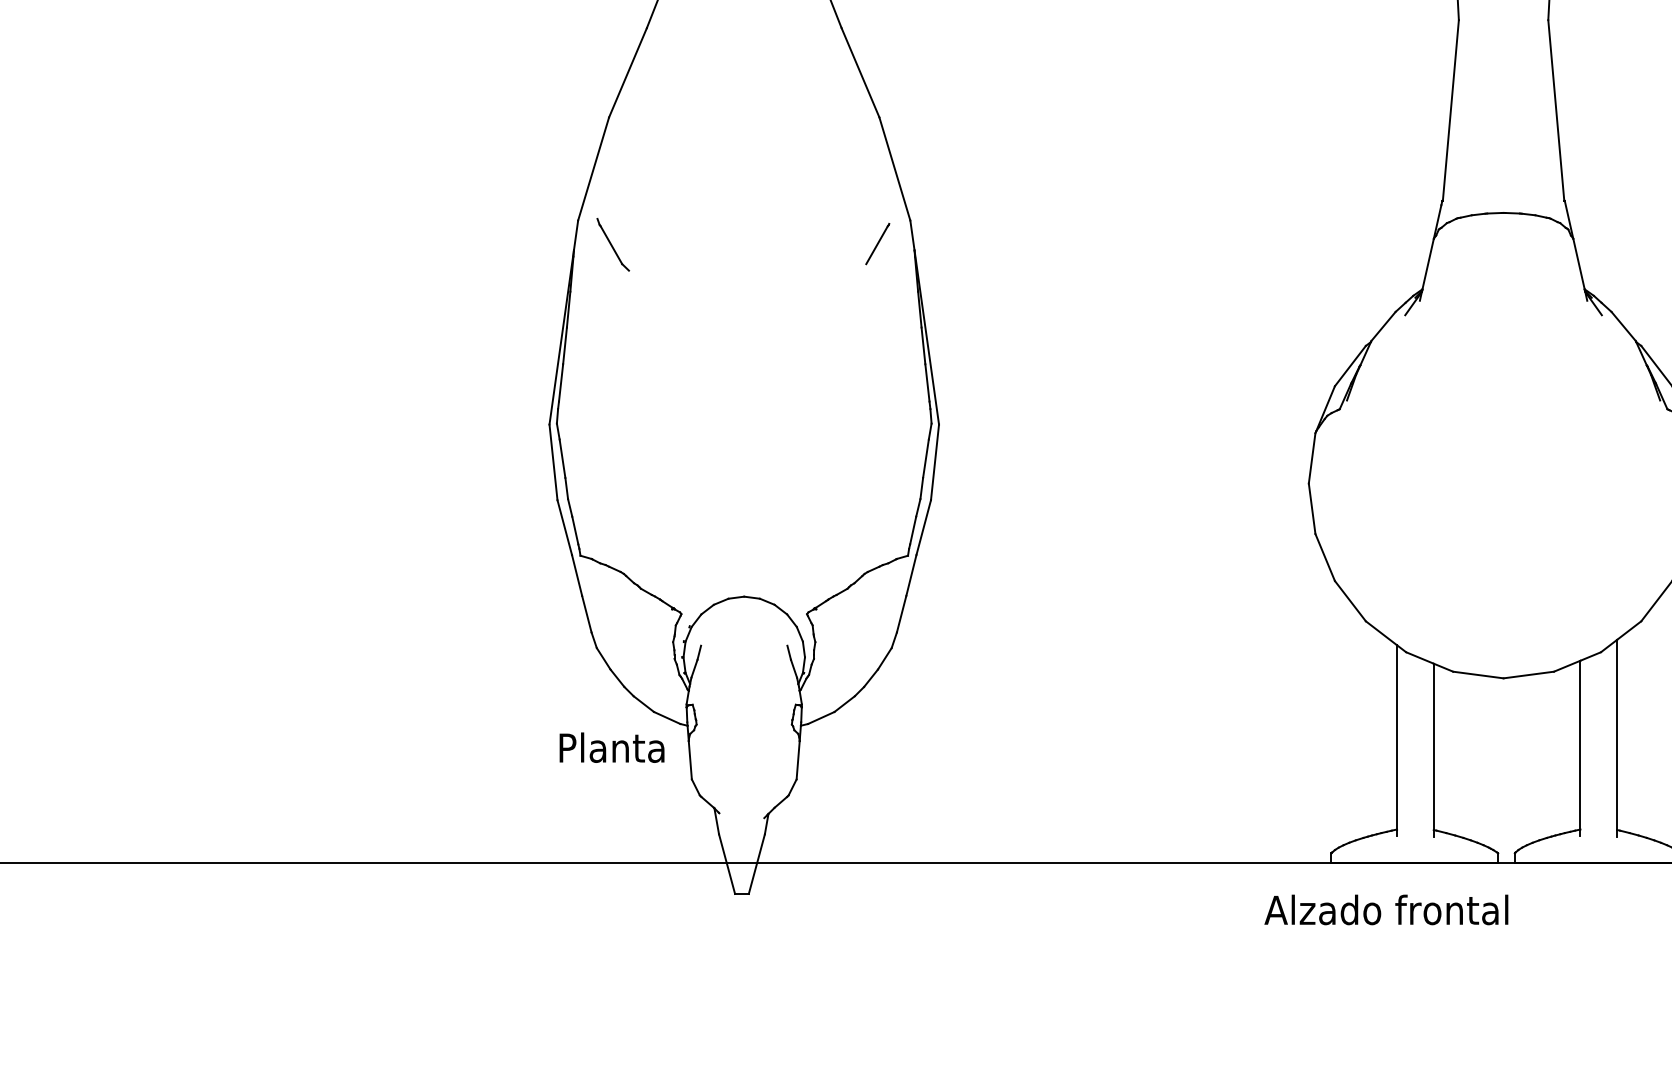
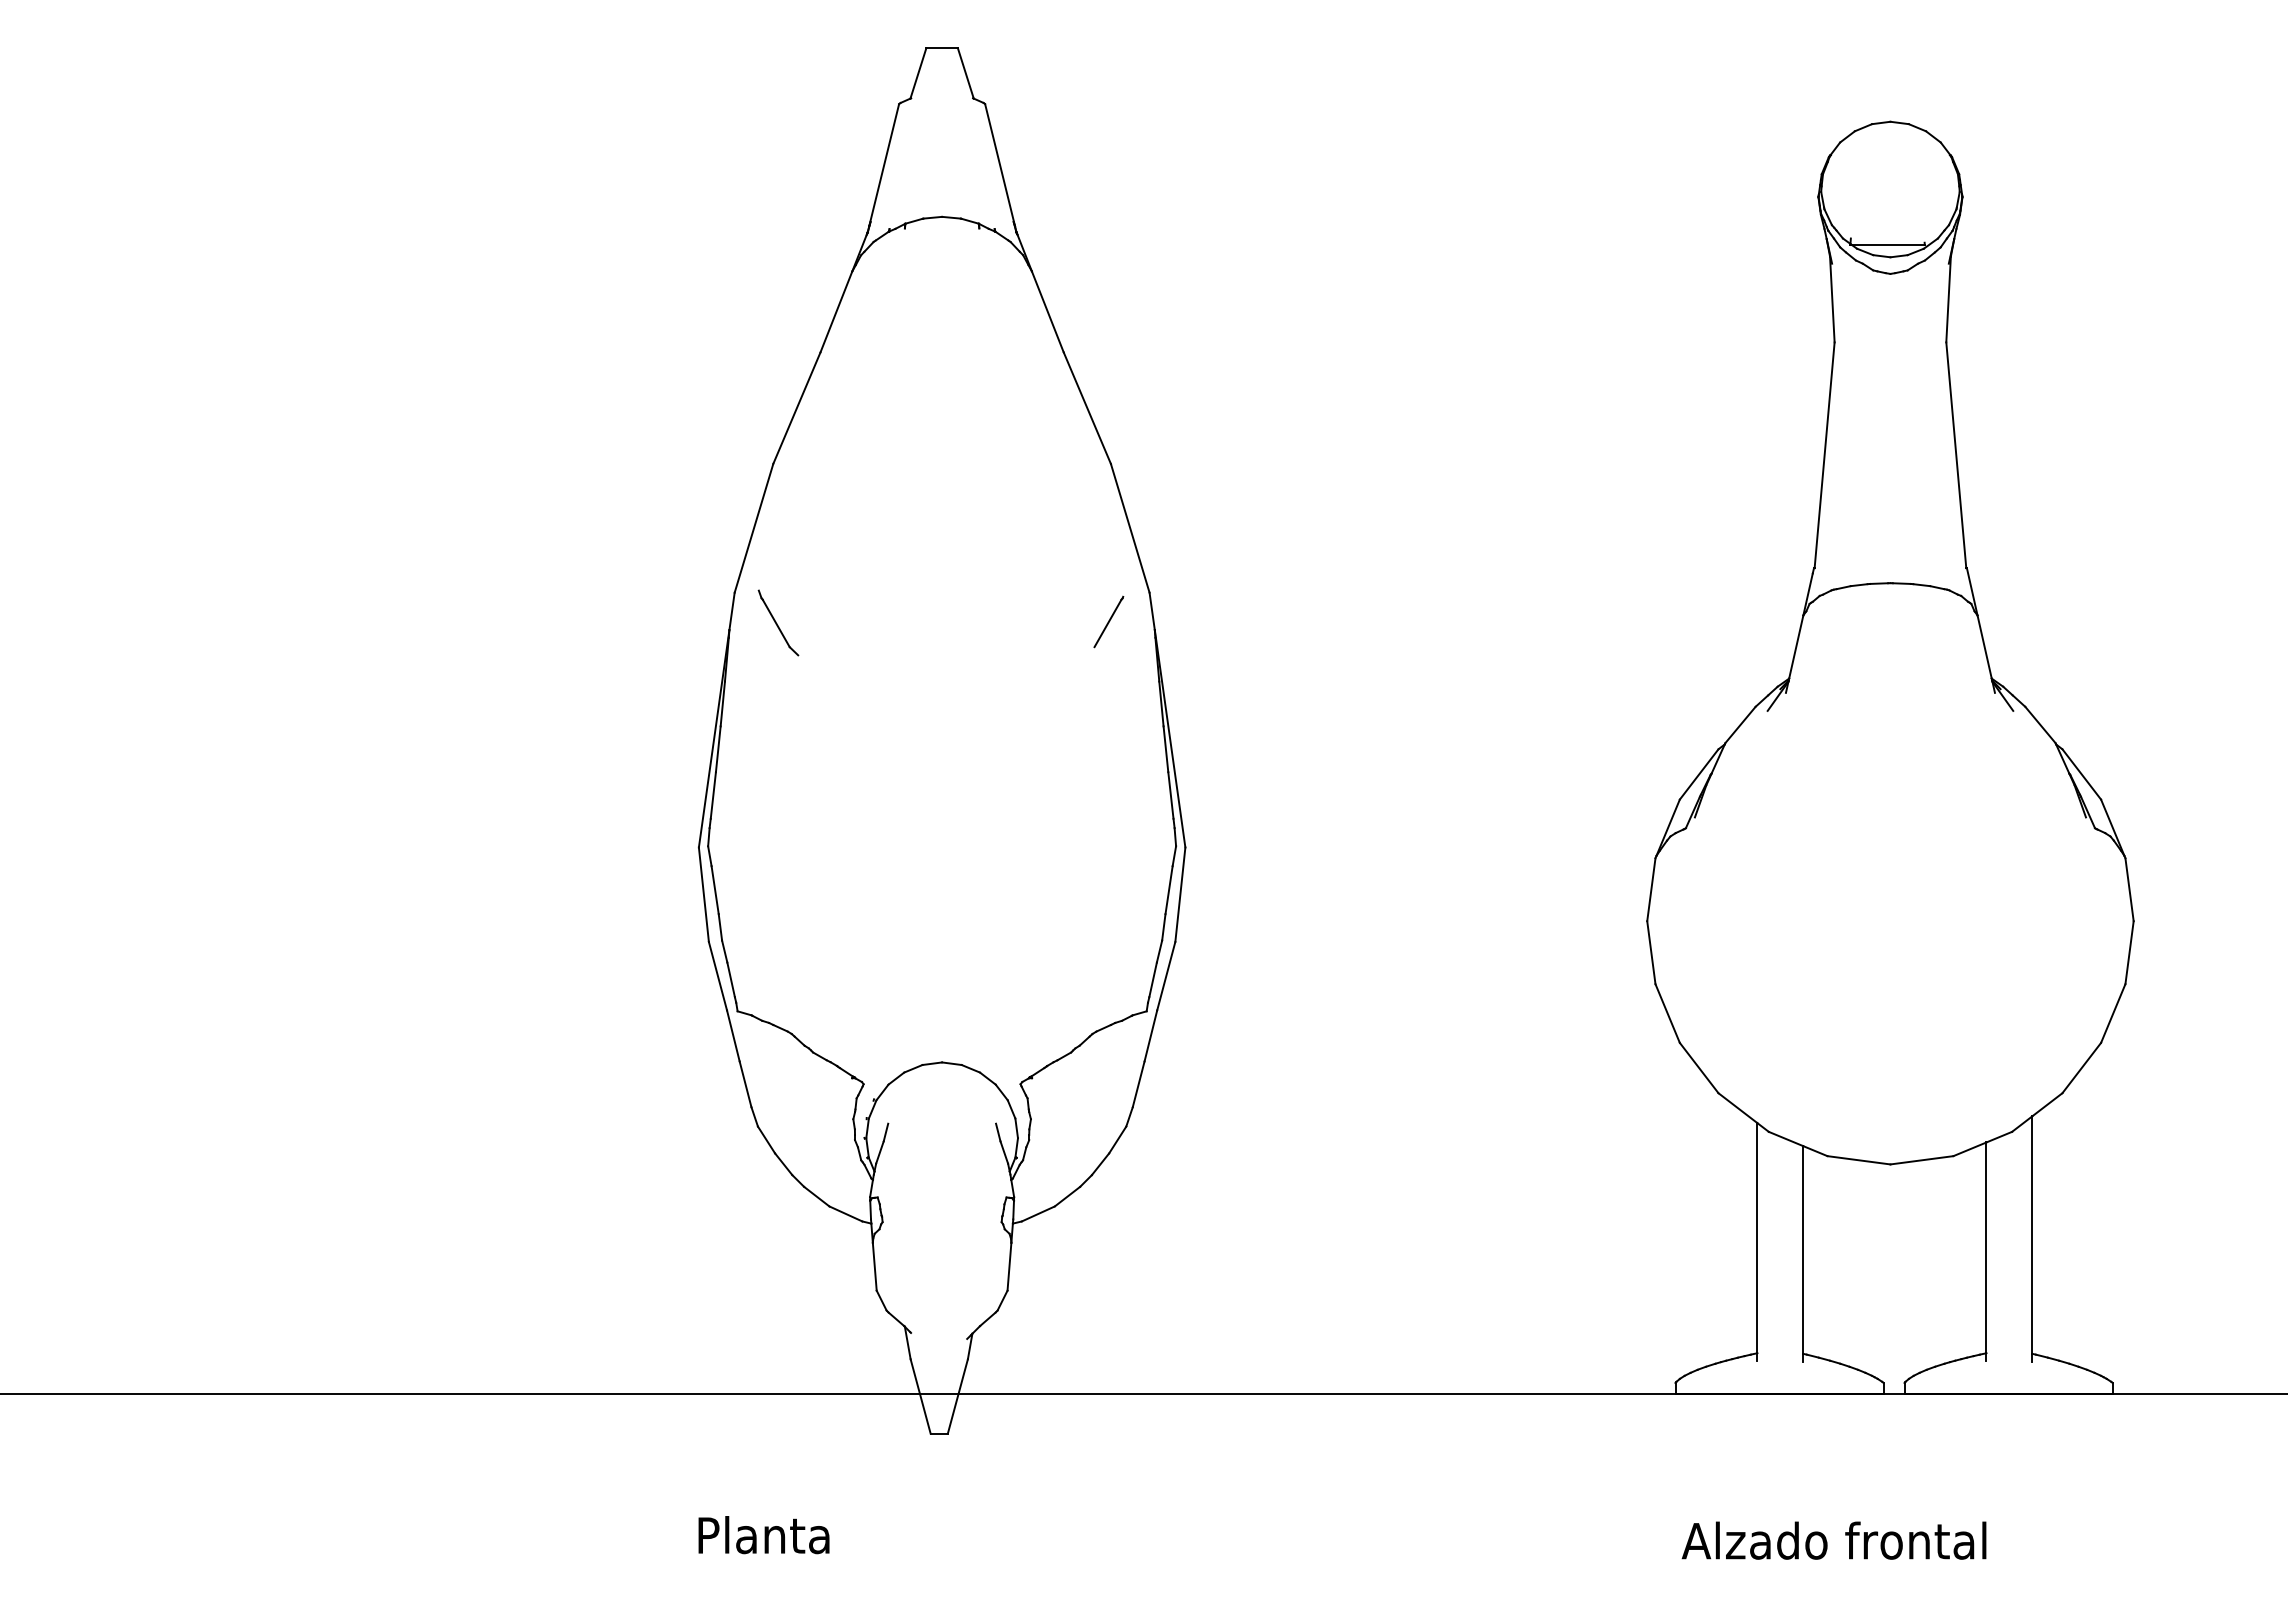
text: (611, 748) -> (763, 1535), moved
text: (1385, 909) -> (1833, 1540), moved

